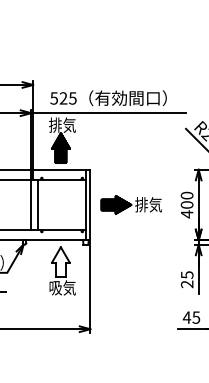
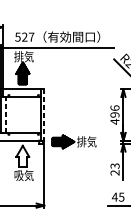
text: (72, 98) -> (31, 37), 525 -> 527
text: (186, 199) -> (114, 110), 400 -> 496
part: (130, 204) -> (73, 141), moved
line: (37, 205) -> (5, 115), solid -> dashed
line: (90, 205) -> (44, 115), solid -> dashed
text: (186, 274) -> (114, 165), 25 -> 23

